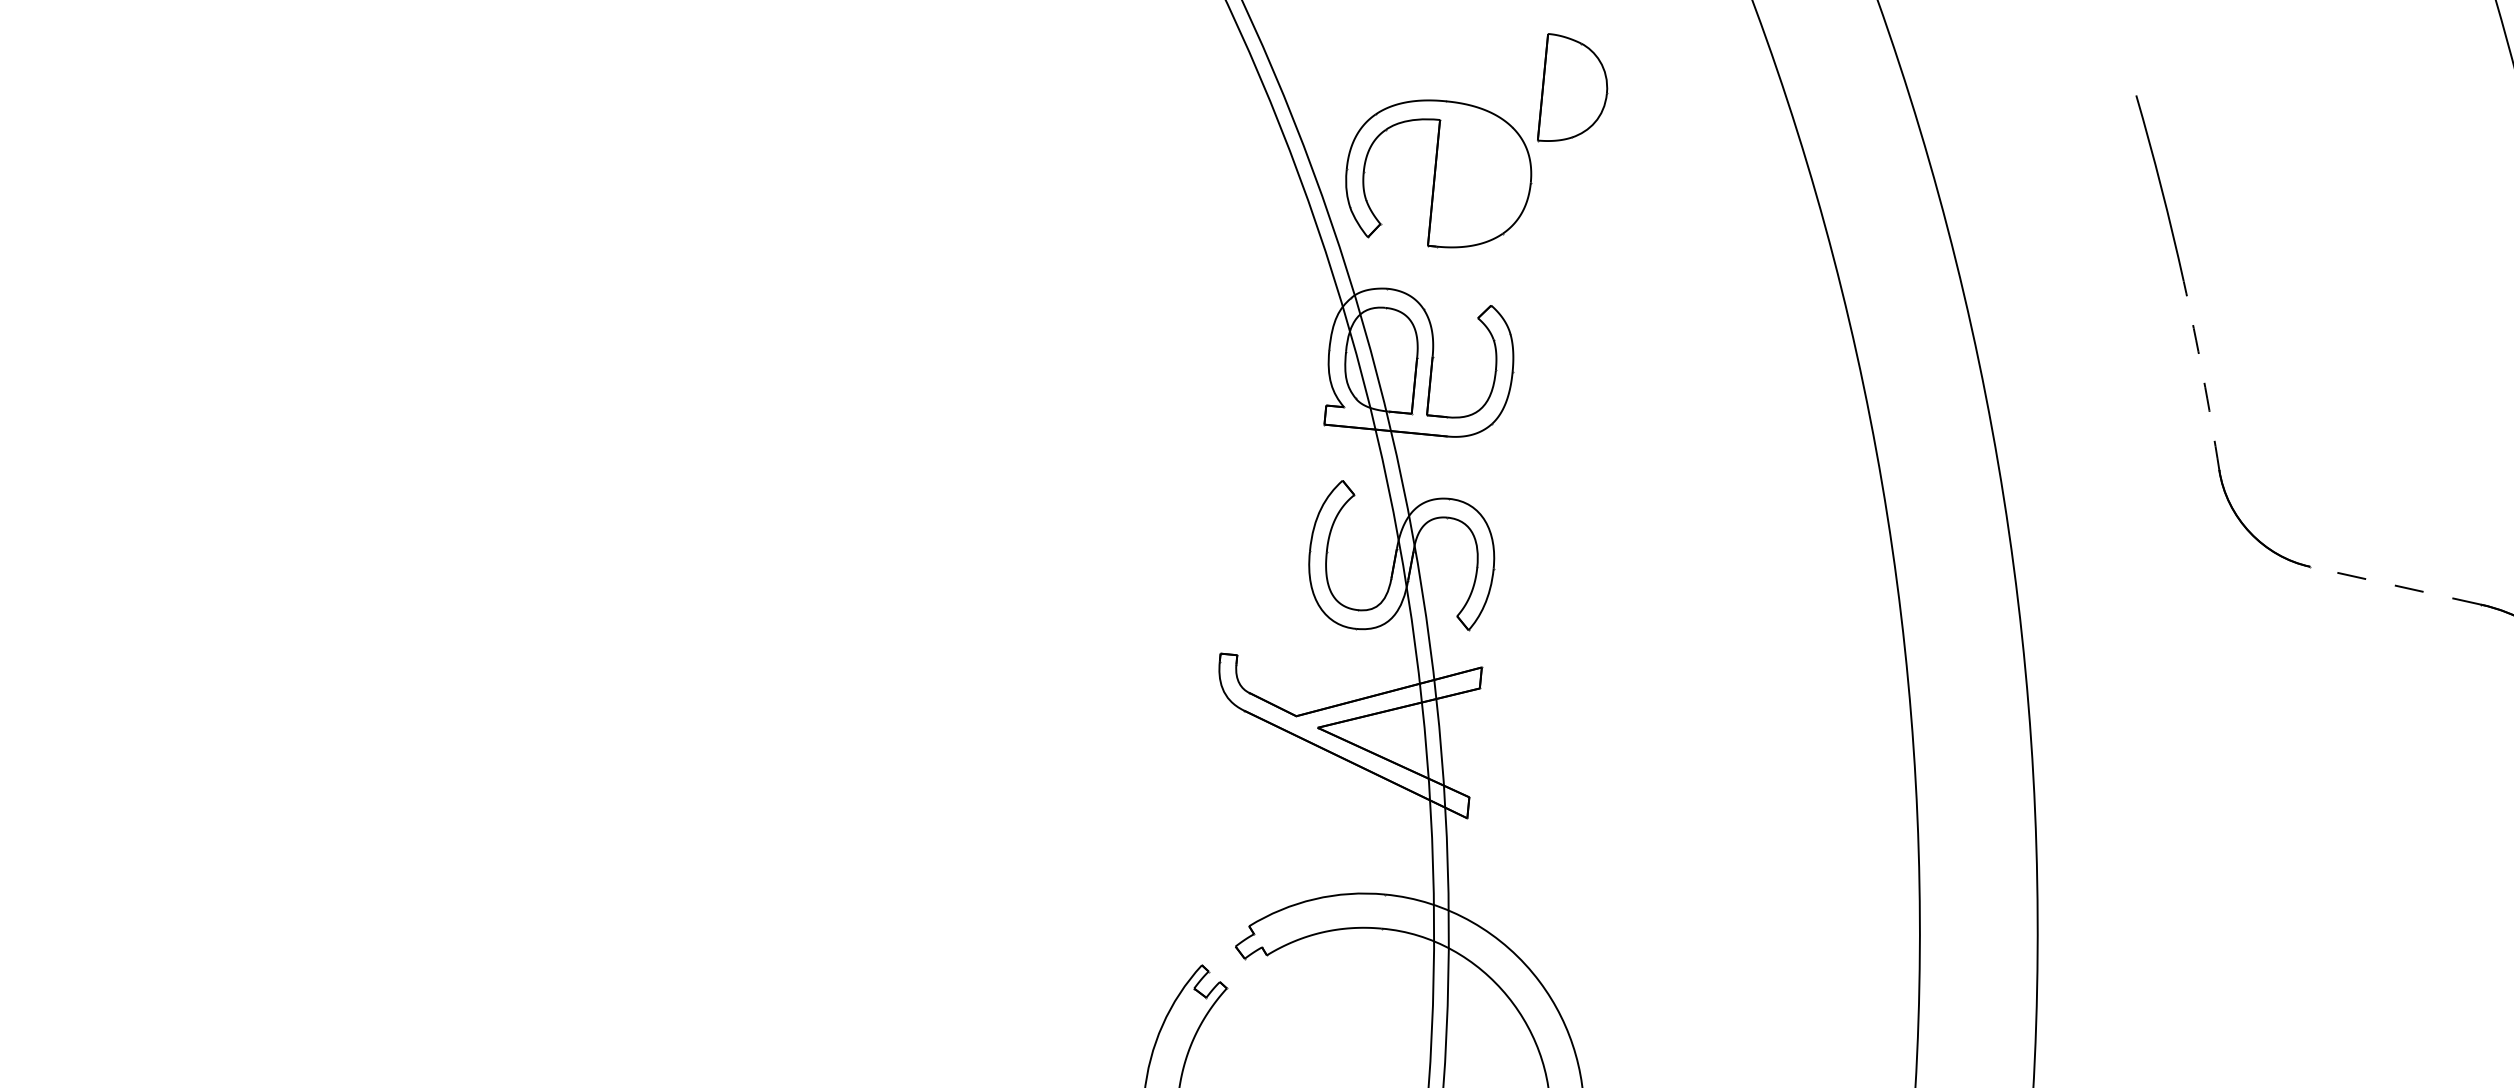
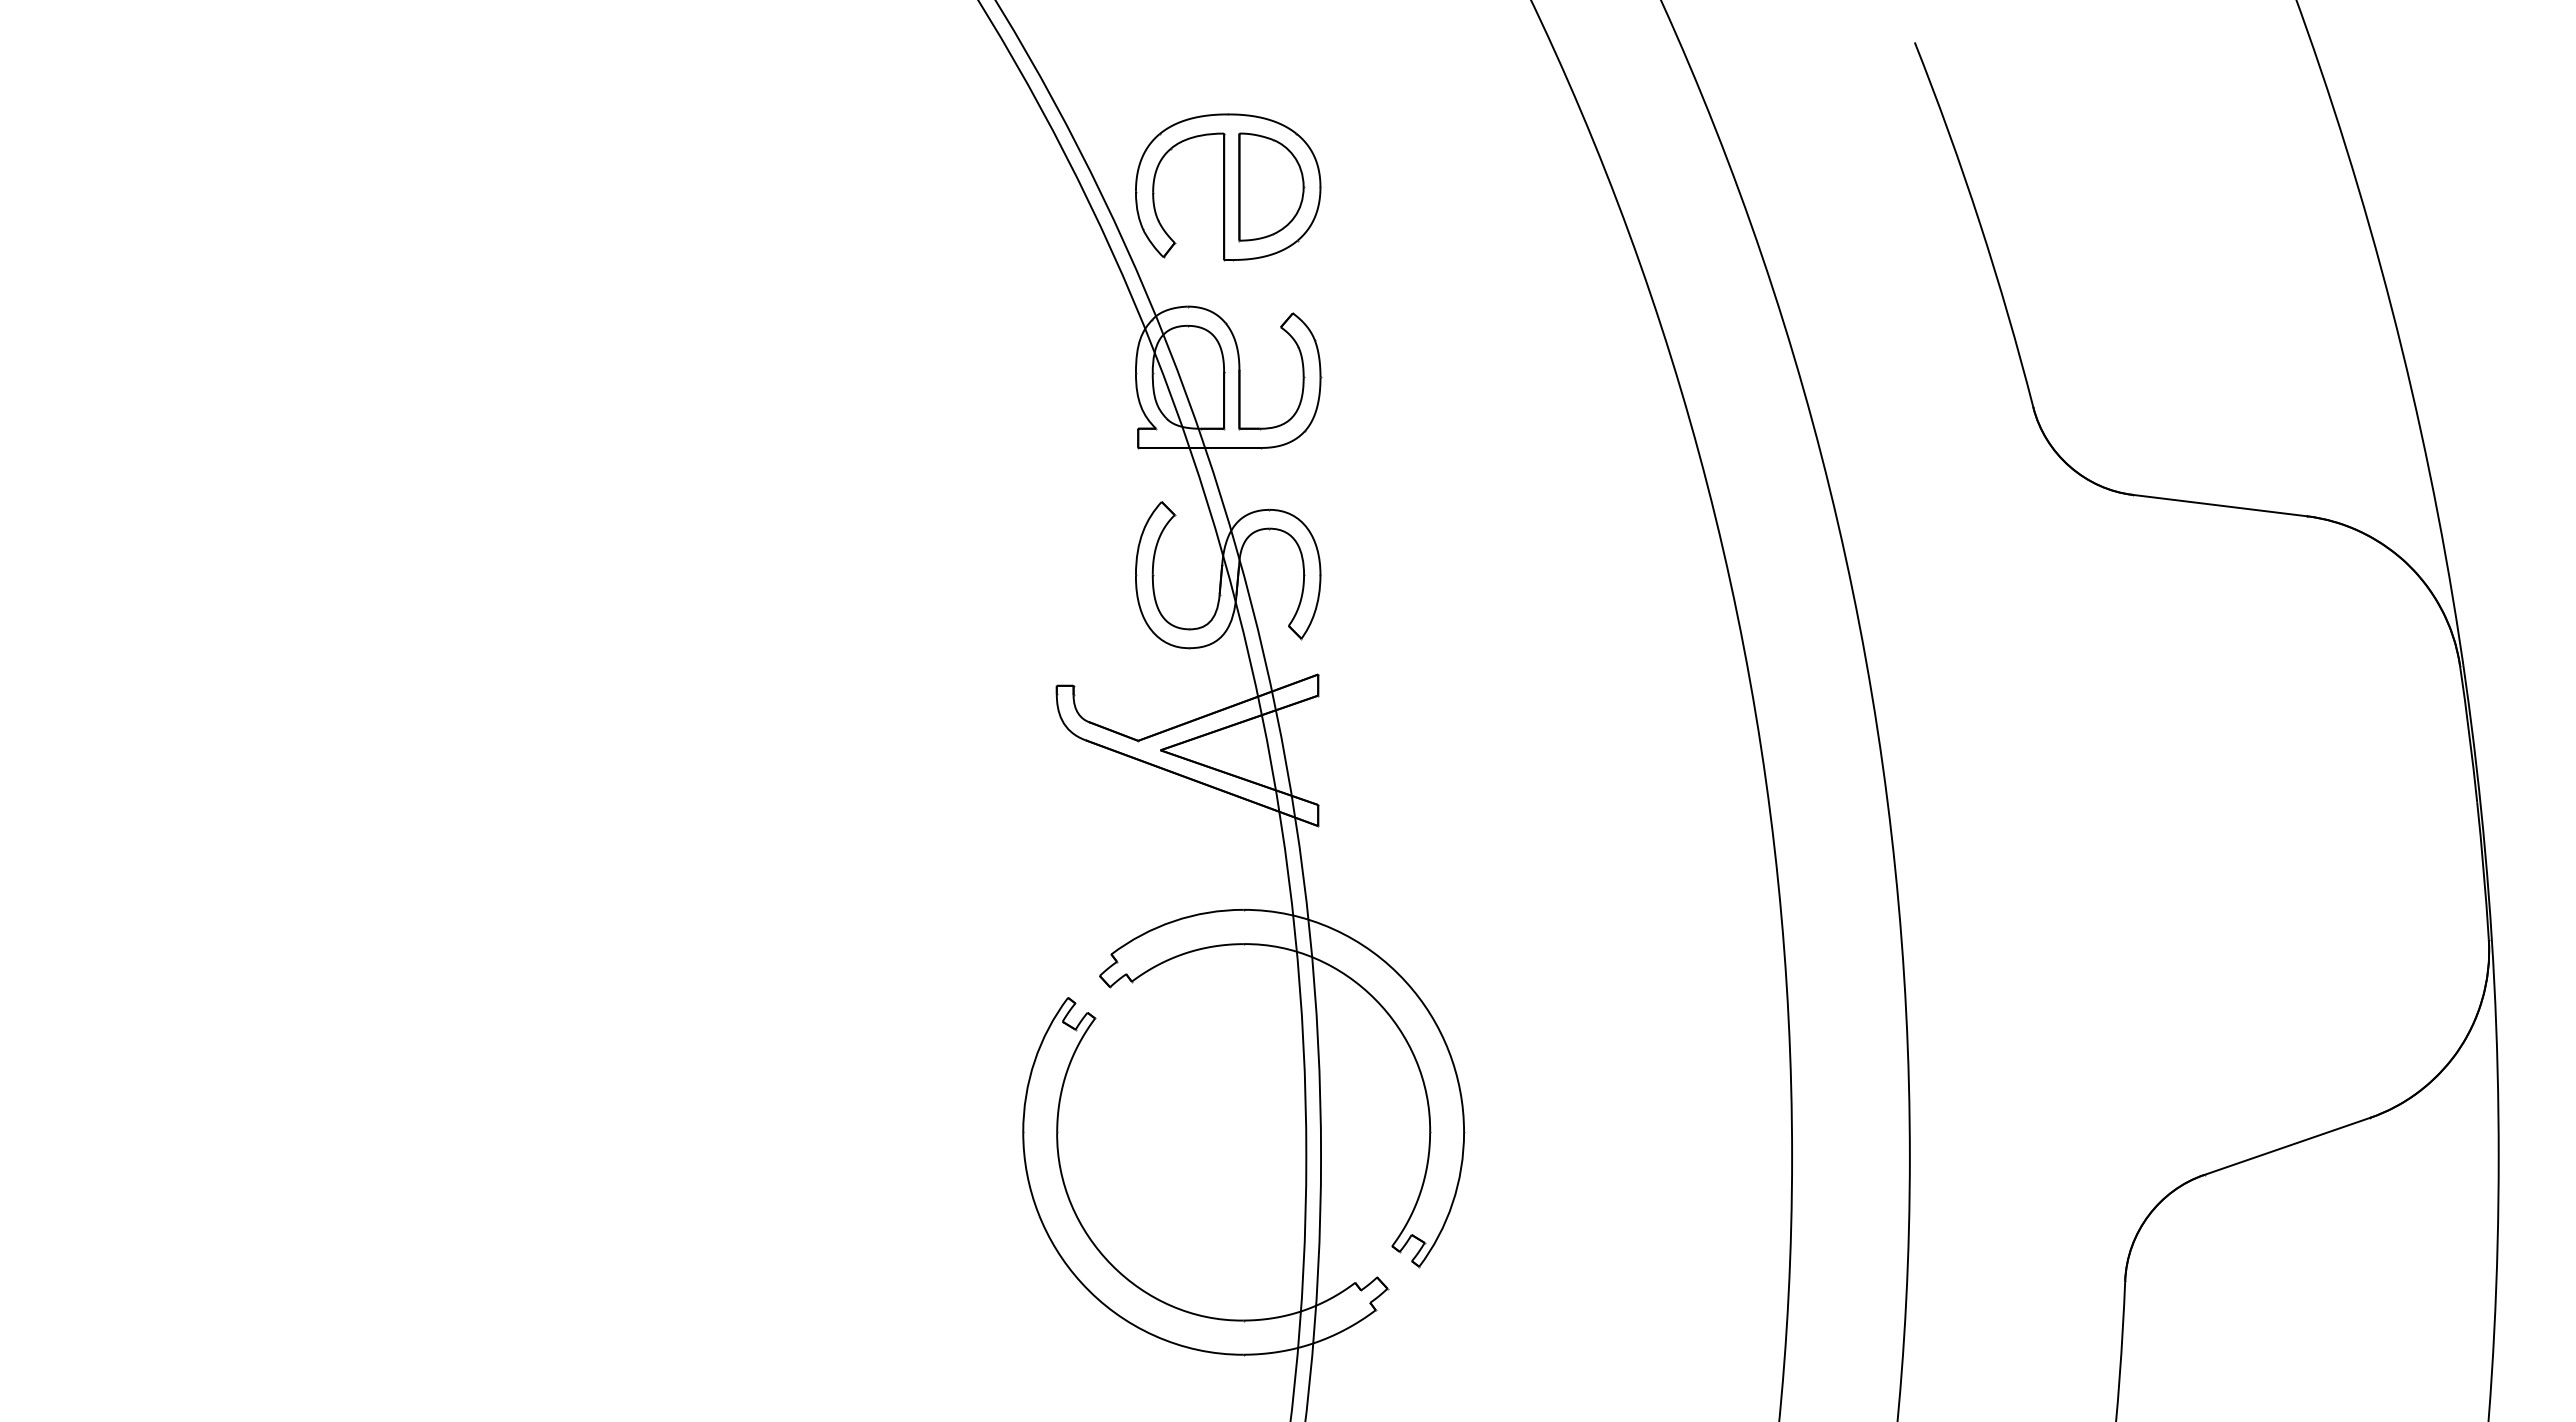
part: (1574, 90) -> (1271, 187), moved
arc: (2203, 375) -> (2008, 314), dashed -> solid
line: (2395, 585) -> (2219, 505), dashed -> solid

